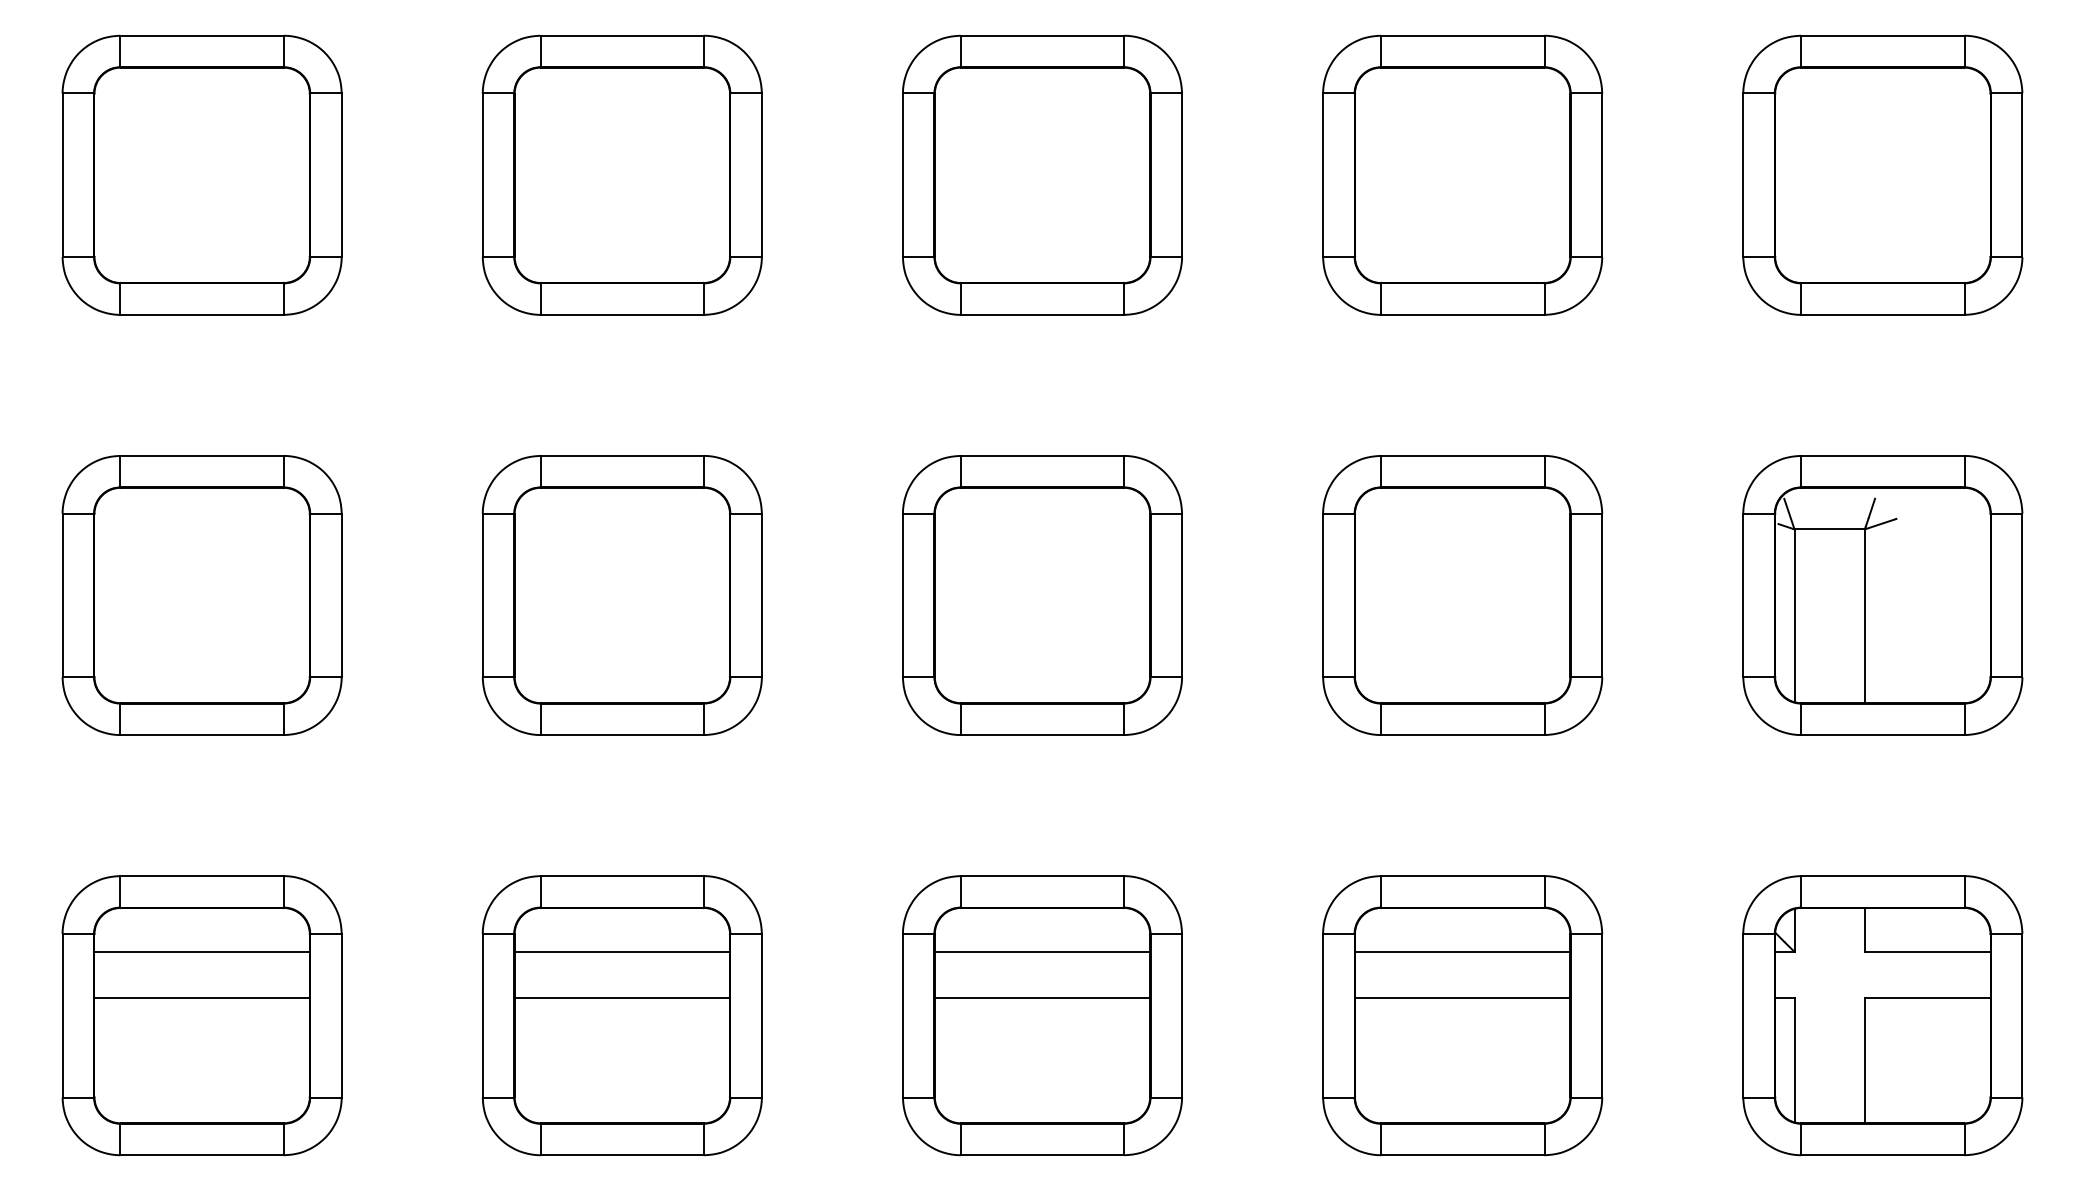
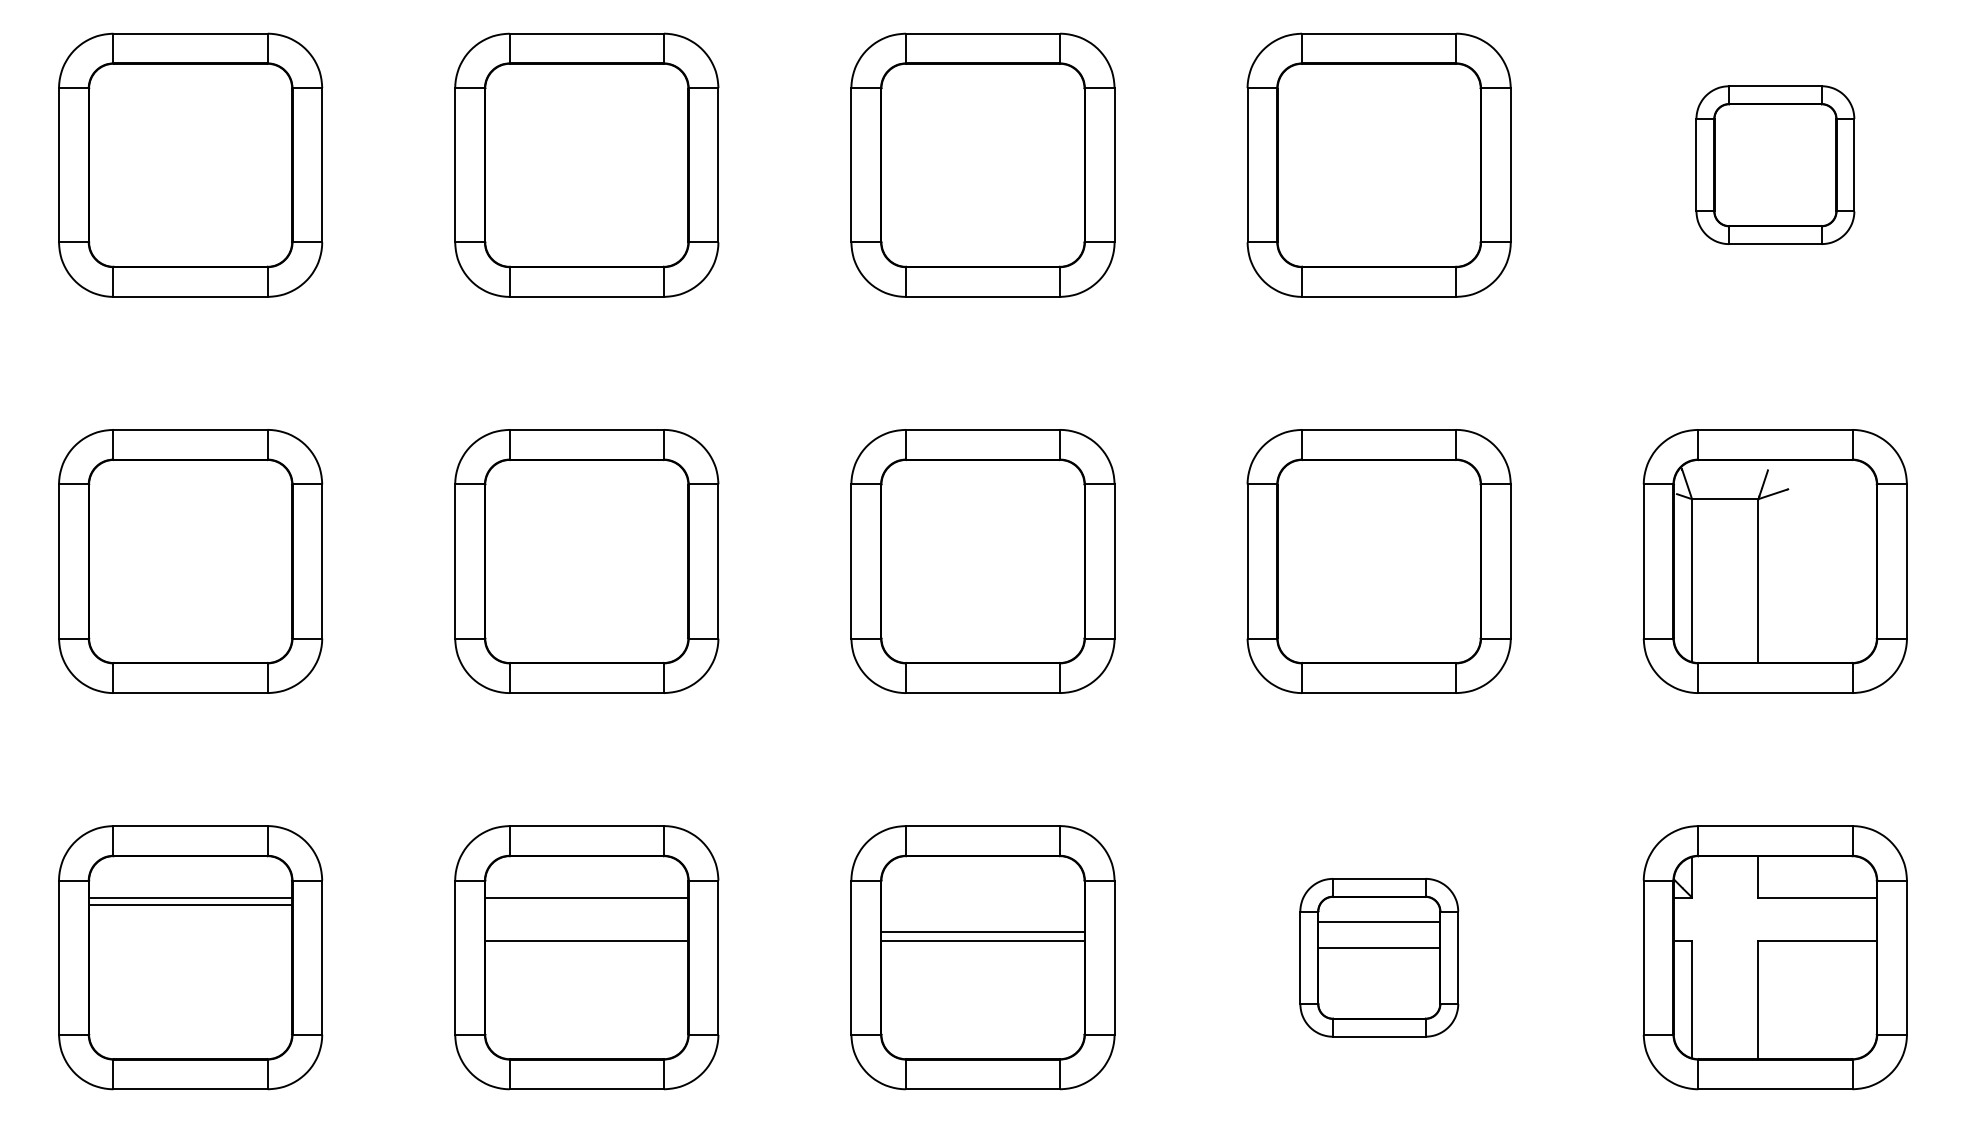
part: (1882, 174) -> (1775, 164), size x0.6
line: (1042, 951) -> (983, 931), moved
line: (201, 997) -> (190, 904), moved
part: (1462, 1015) -> (1379, 957), size x0.6

